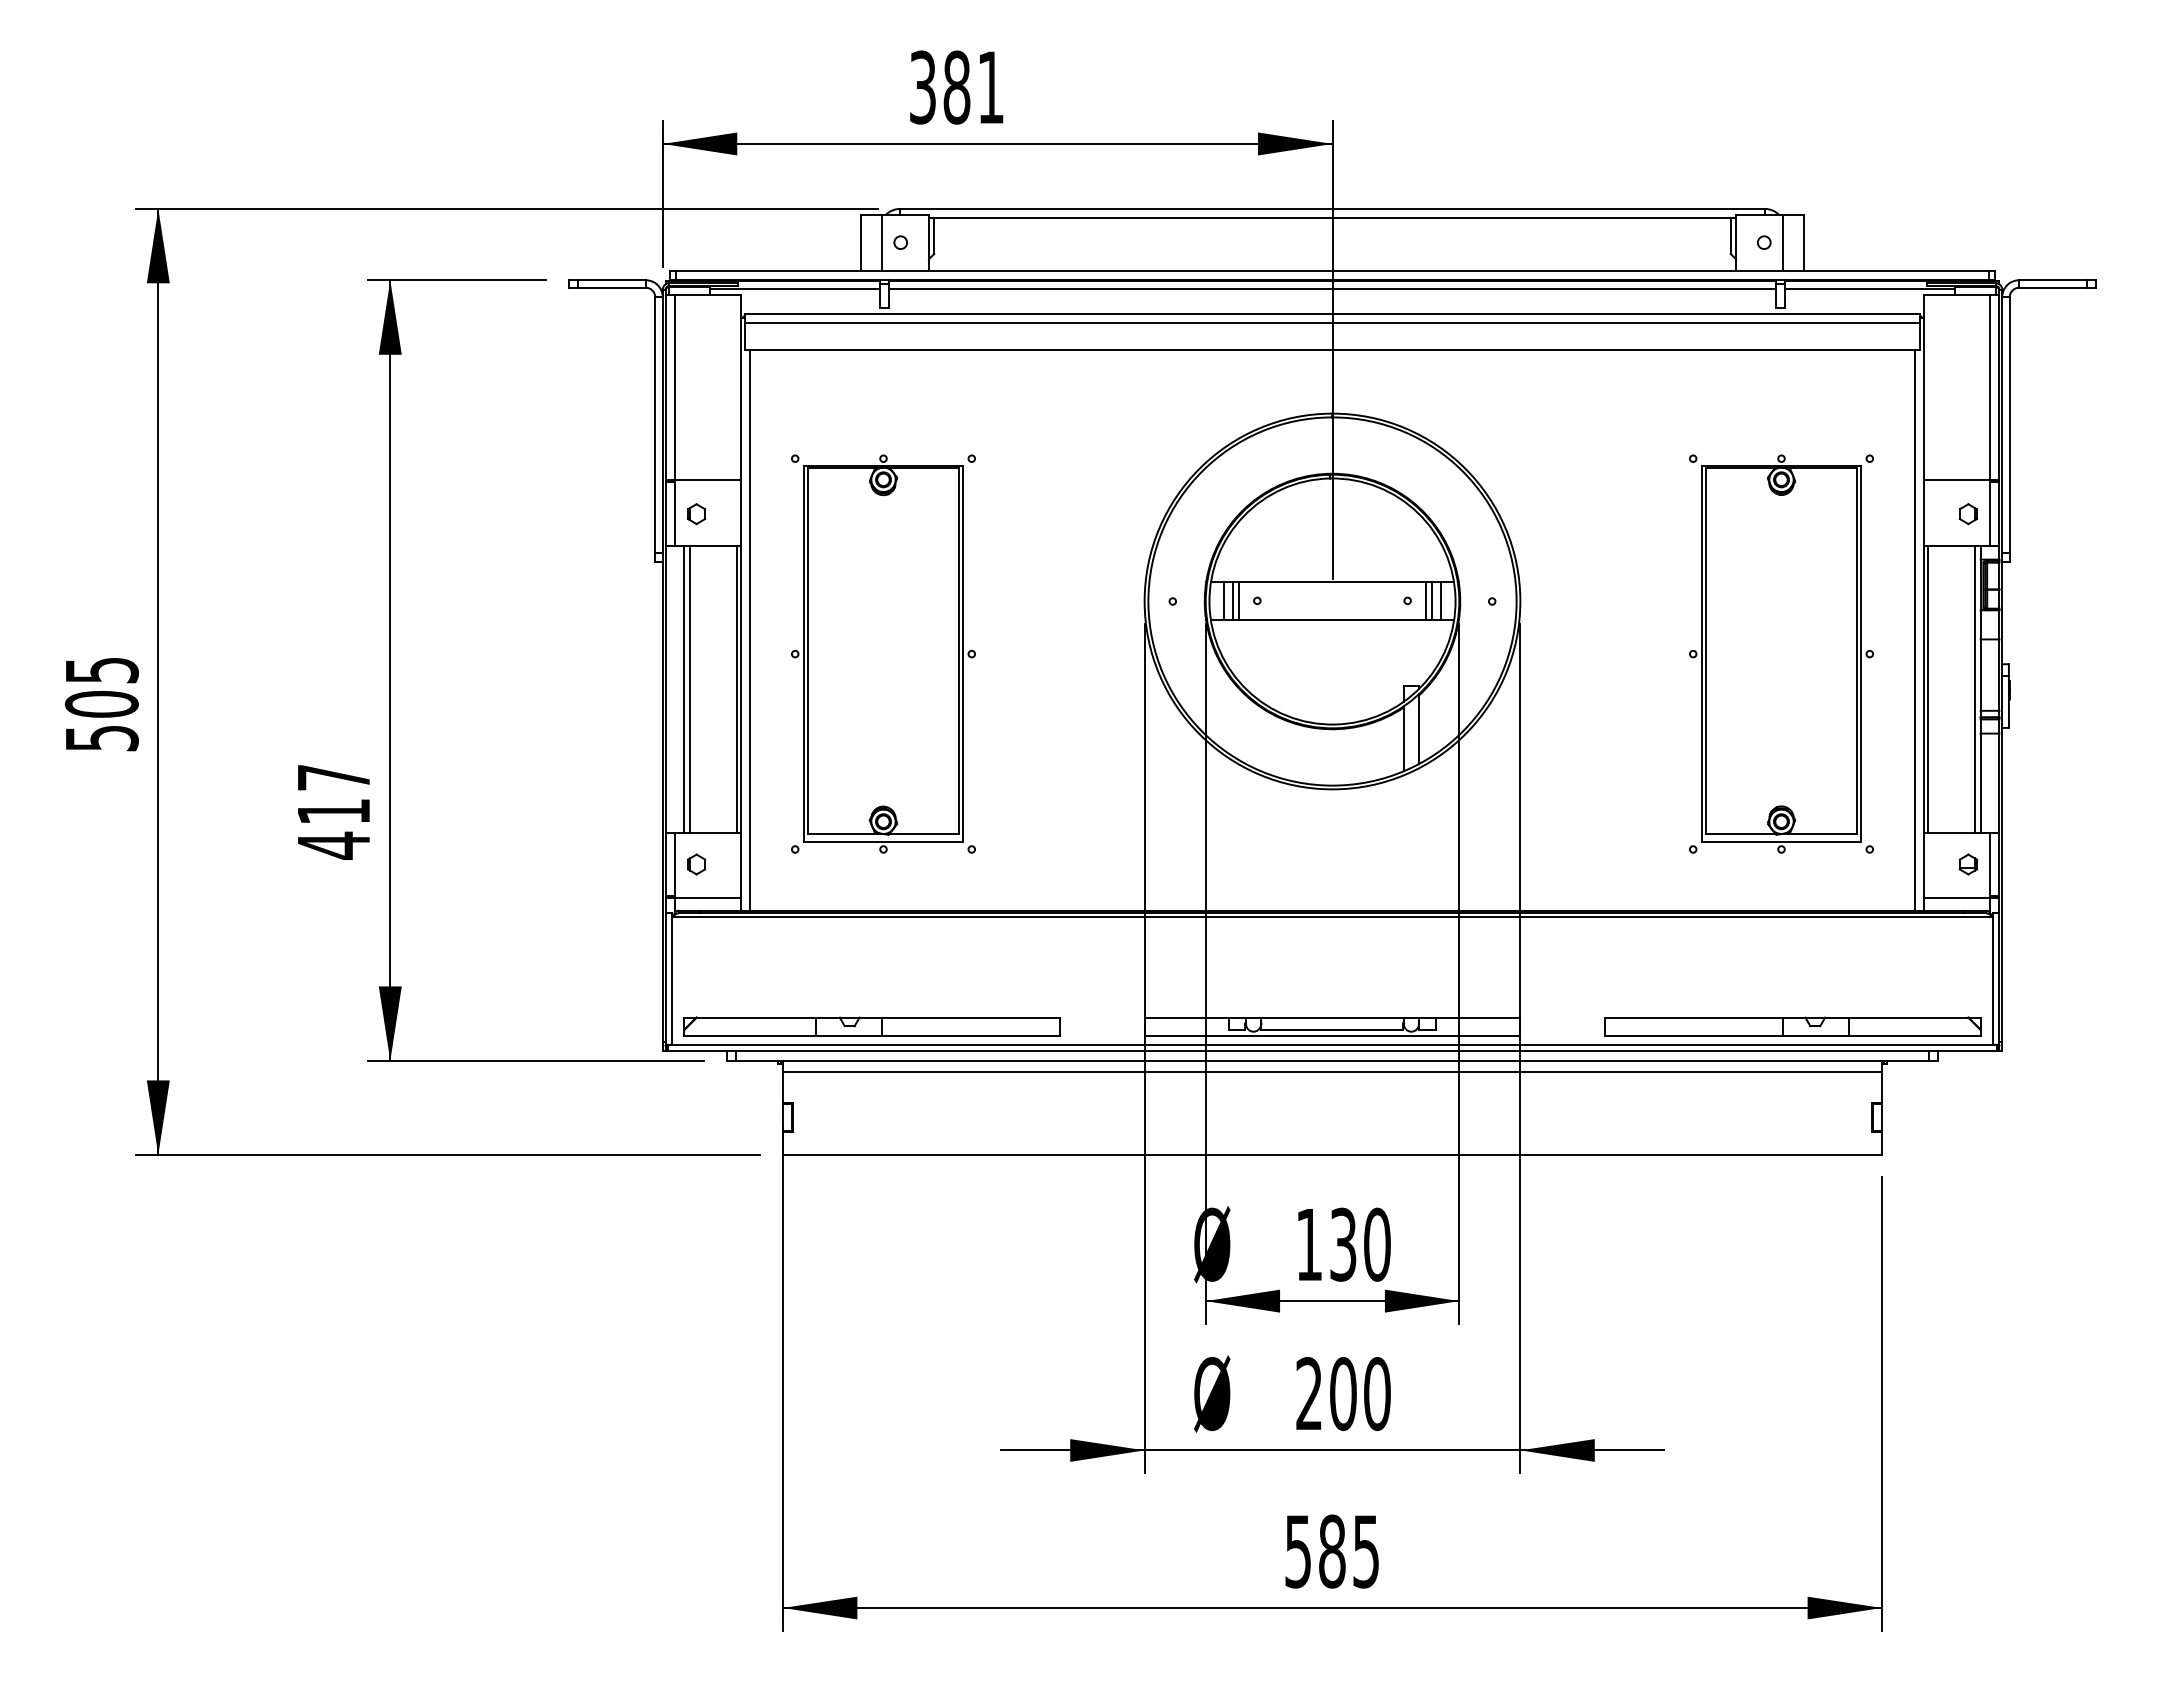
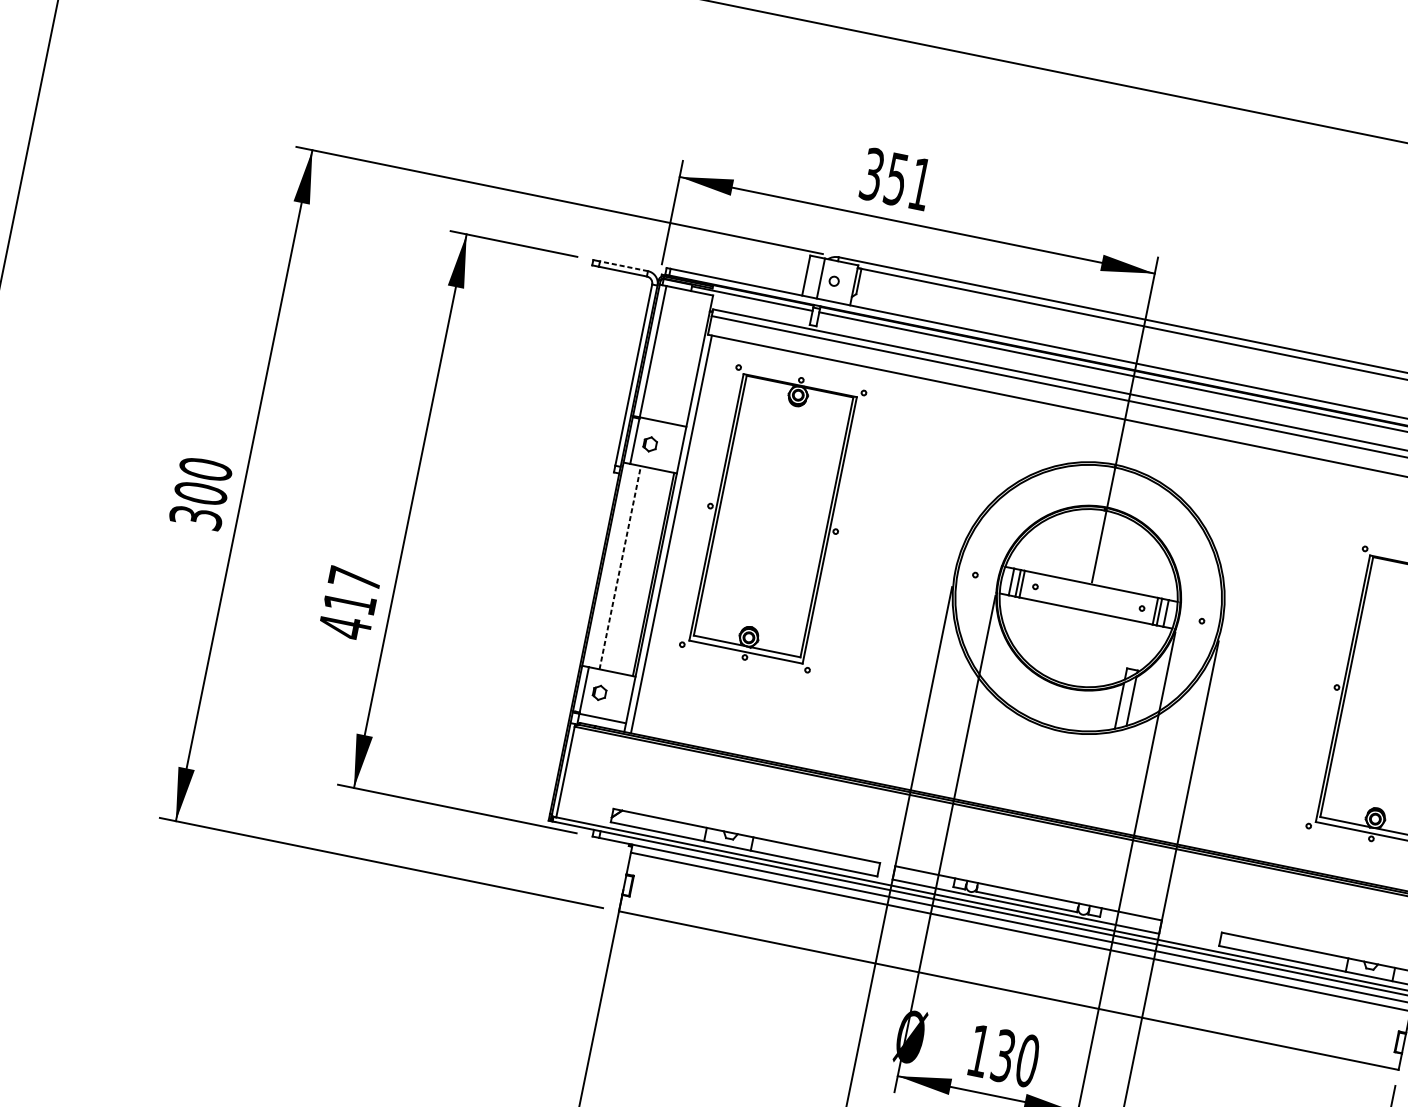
text: (956, 87) -> (896, 179), 381 -> 351
line: (612, 280) -> (624, 266), solid -> dashed
part: (883, 653) -> (773, 518), moved
line: (690, 688) -> (620, 567), solid -> dashed
line: (684, 689) -> (616, 567), removed
text: (101, 703) -> (200, 492), 505 -> 300
part: (871, 1026) -> (745, 842), moved

